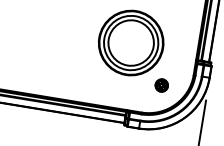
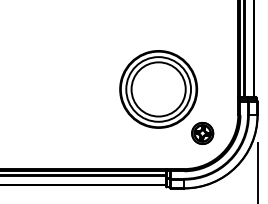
part: (161, 85) -> (202, 133), size x1.43

